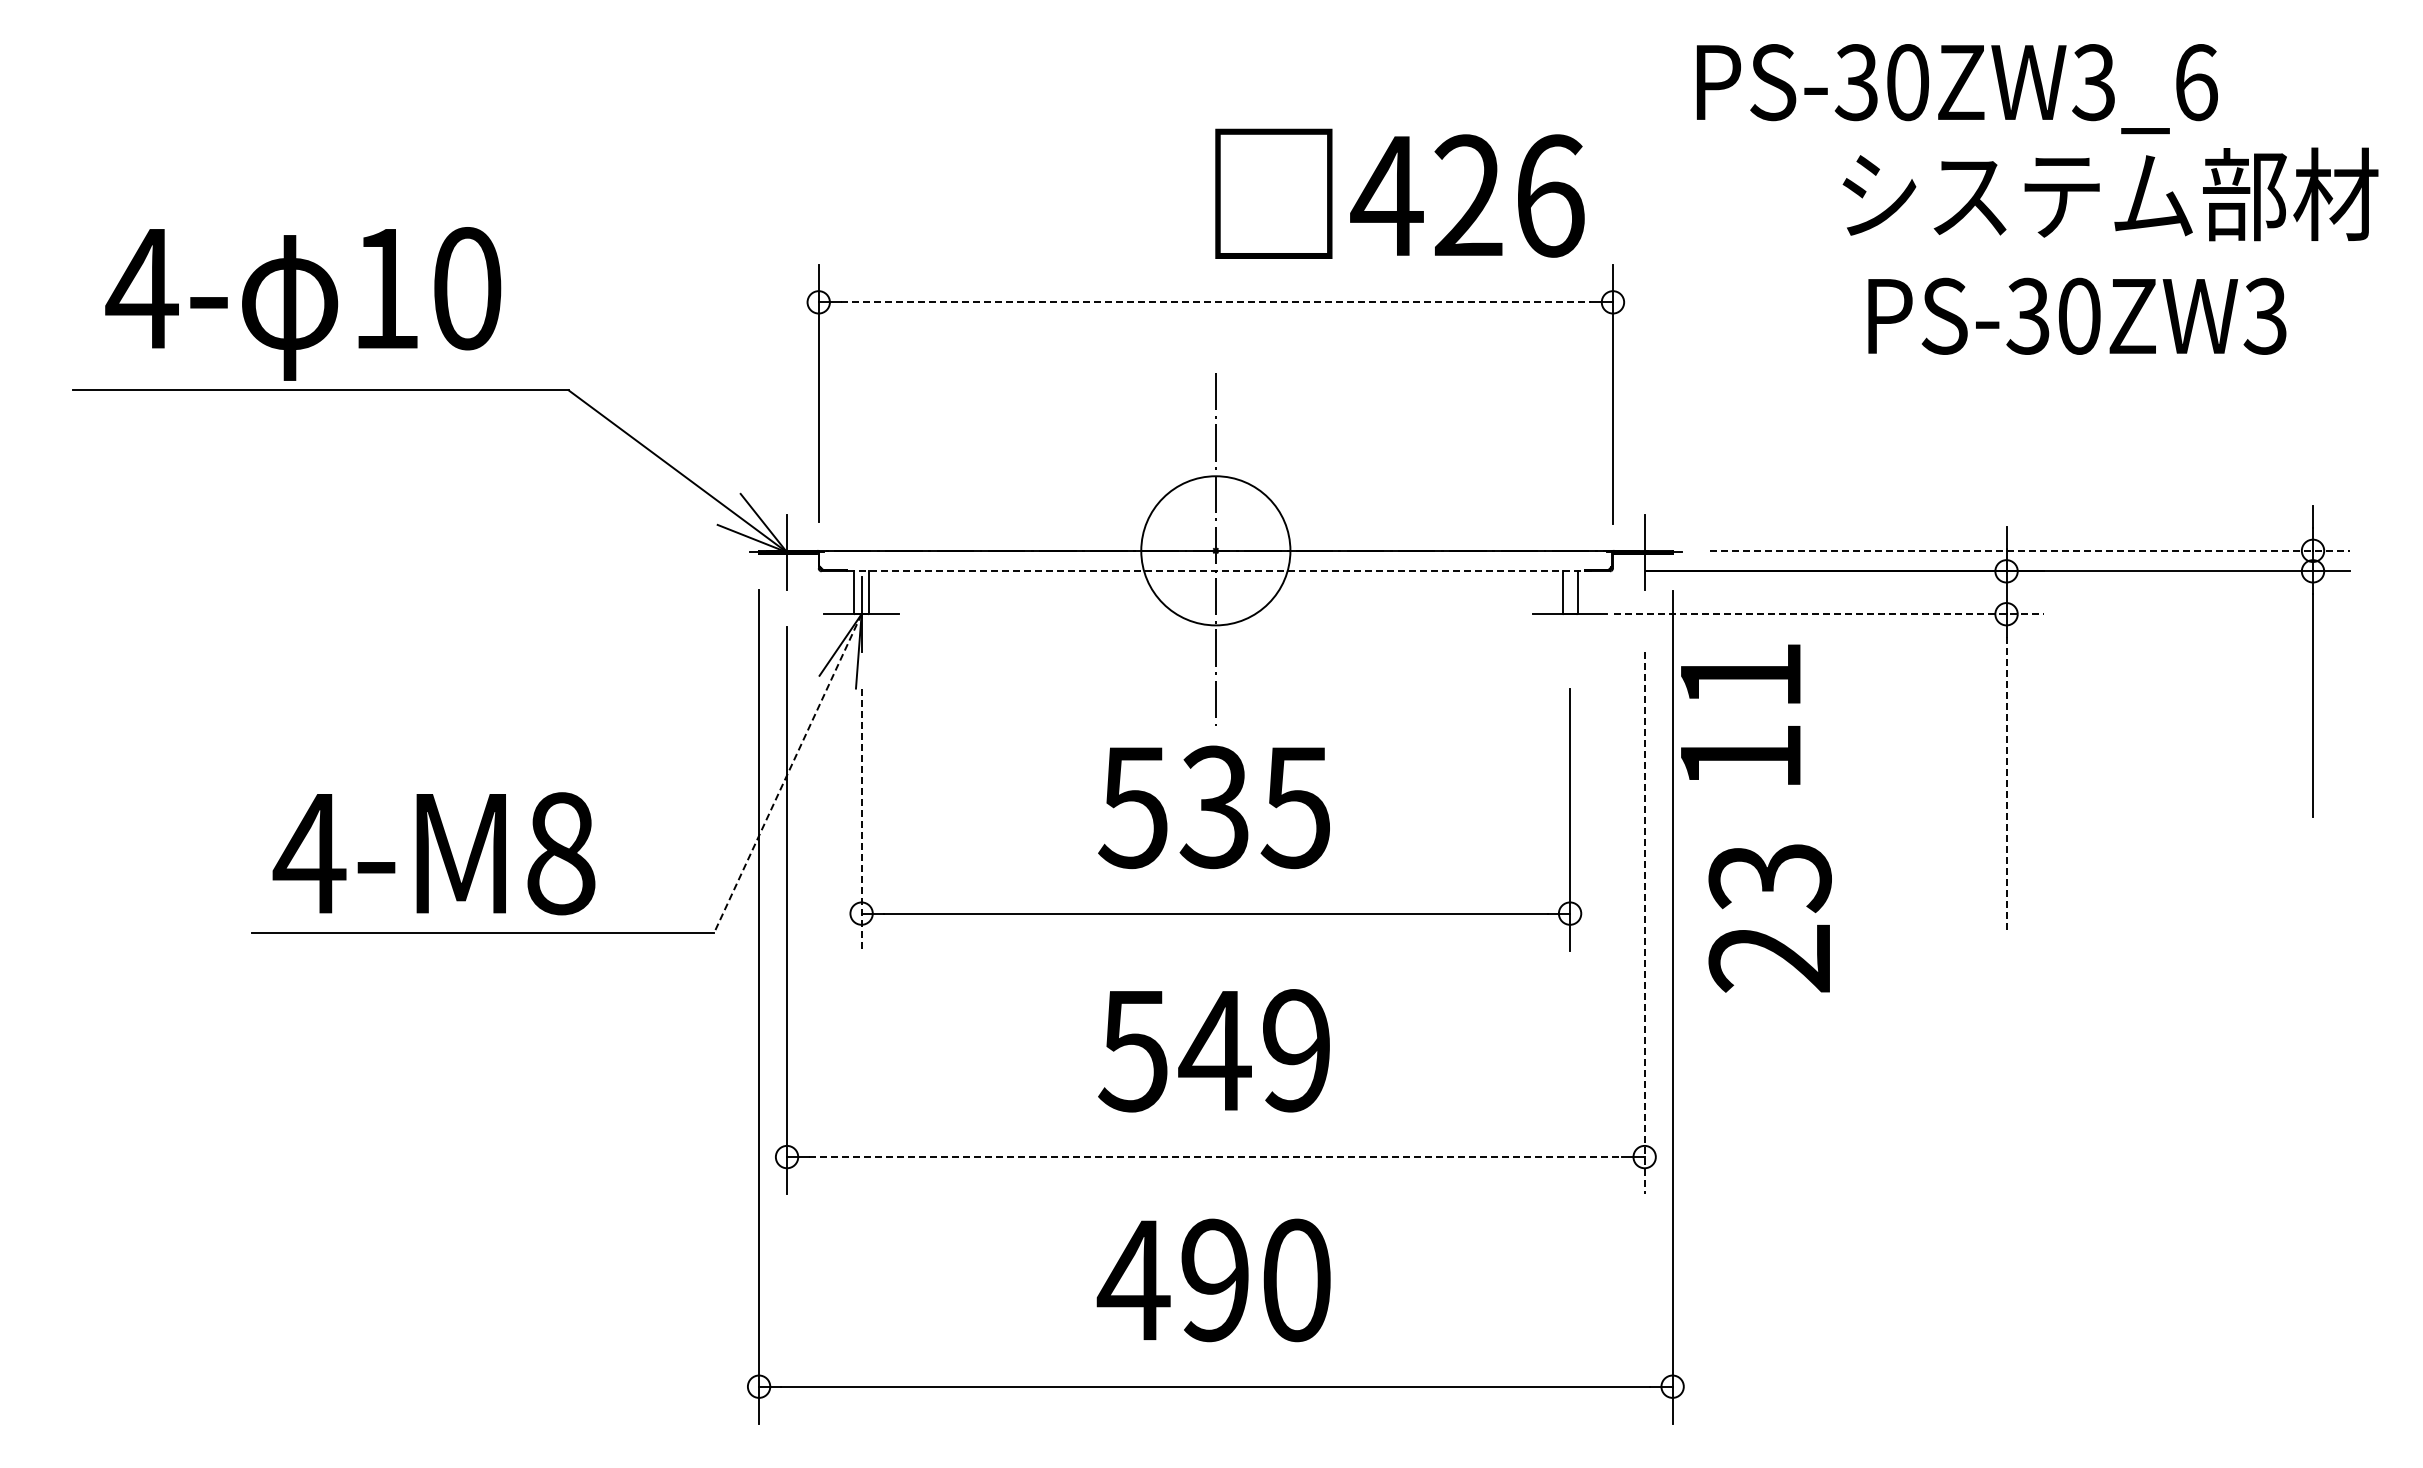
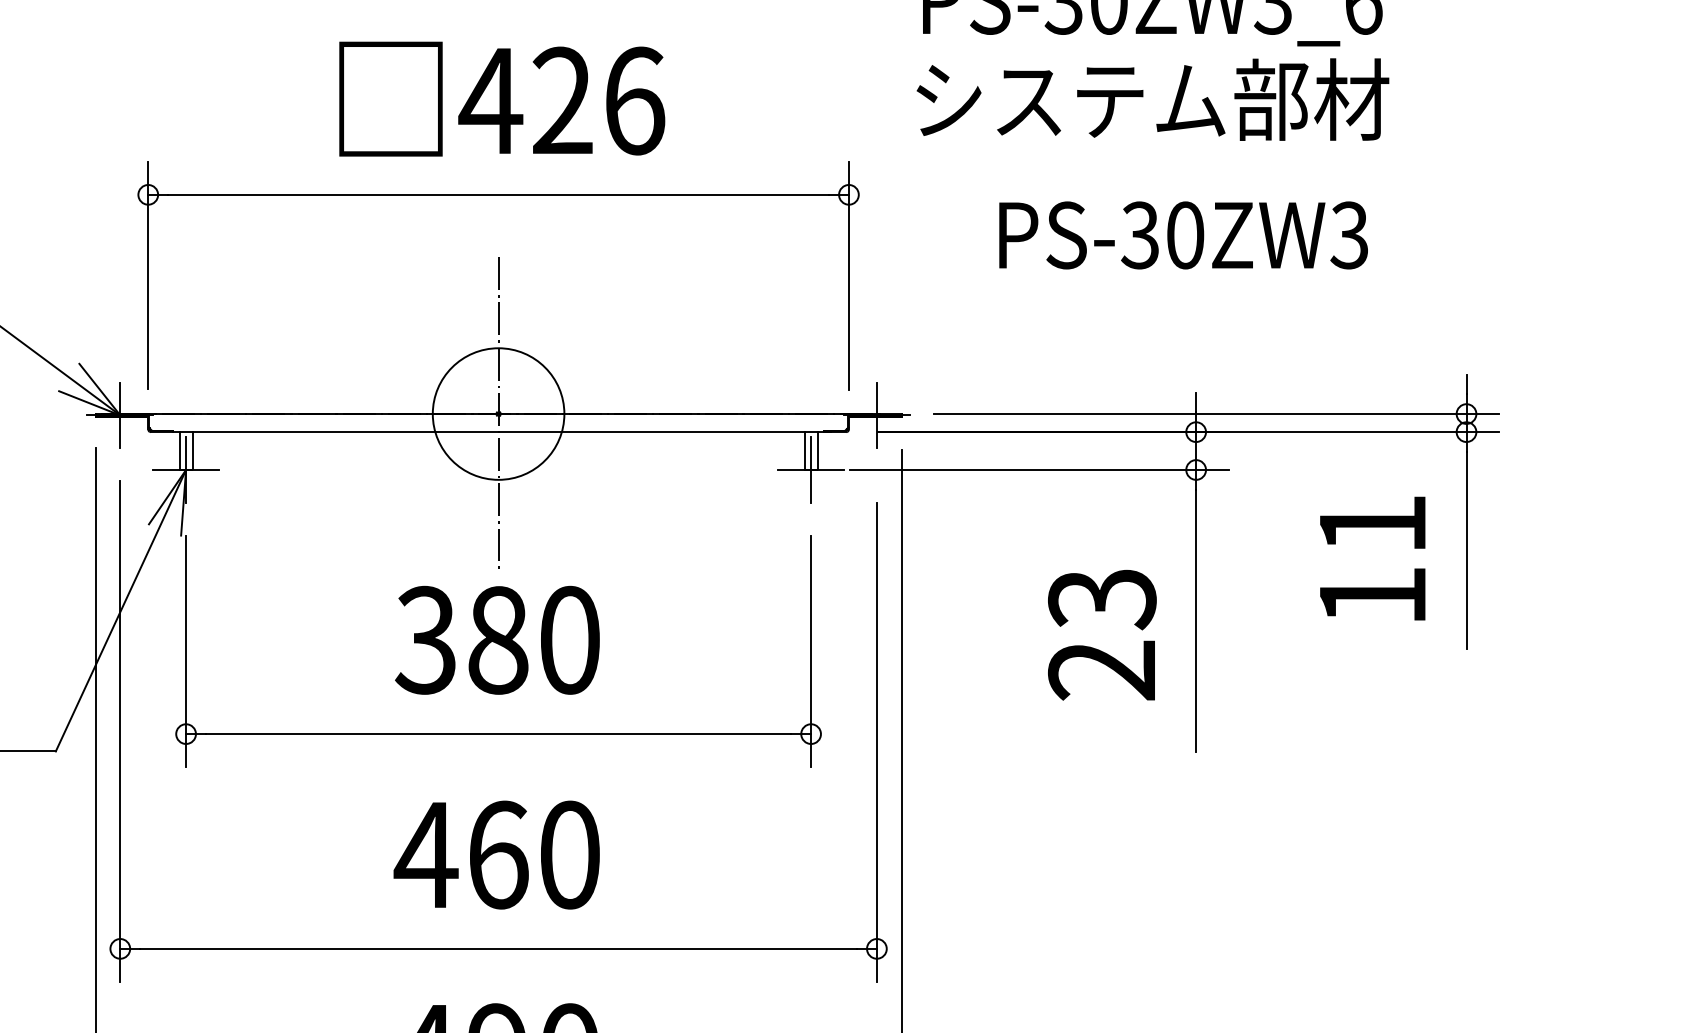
text: (1399, 193) -> (501, 98), moved
text: (2110, 194) -> (1152, 99), moved
line: (1215, 302) -> (498, 194), dashed -> solid
text: (2077, 315) -> (1183, 234), moved
line: (2030, 550) -> (1217, 413), dashed -> solid
line: (1219, 571) -> (501, 432), dashed -> solid
line: (1570, 613) -> (811, 469), added
line: (1828, 614) -> (1039, 470), dashed -> solid
text: (1740, 714) -> (1372, 558), moved
line: (787, 773) -> (120, 610), dashed -> solid
line: (2006, 785) -> (1196, 621), dashed -> solid
text: (1214, 807) -> (497, 640), 535 -> 380
line: (861, 820) -> (185, 651), dashed -> solid
text: (1769, 918) -> (1101, 635), moved
line: (1644, 923) -> (876, 742), dashed -> solid
text: (1213, 1050) -> (496, 854), 549 -> 460
line: (1216, 1157) -> (499, 949), dashed -> solid

